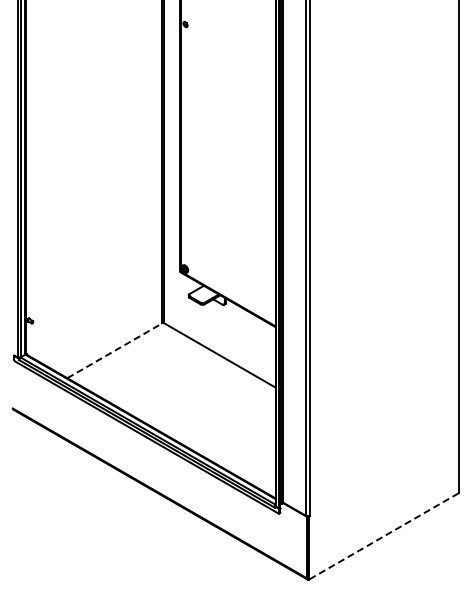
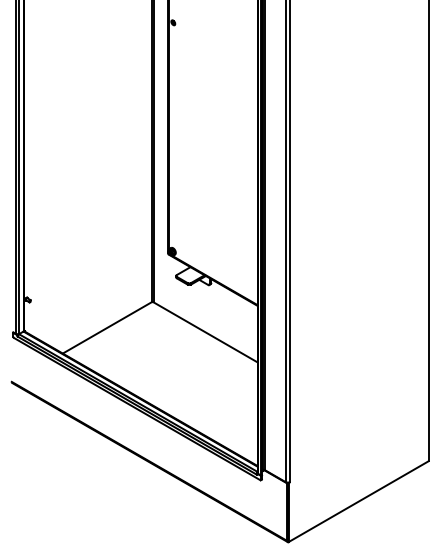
line: (114, 350) -> (106, 327), dashed -> solid
line: (383, 536) -> (358, 501), dashed -> solid

